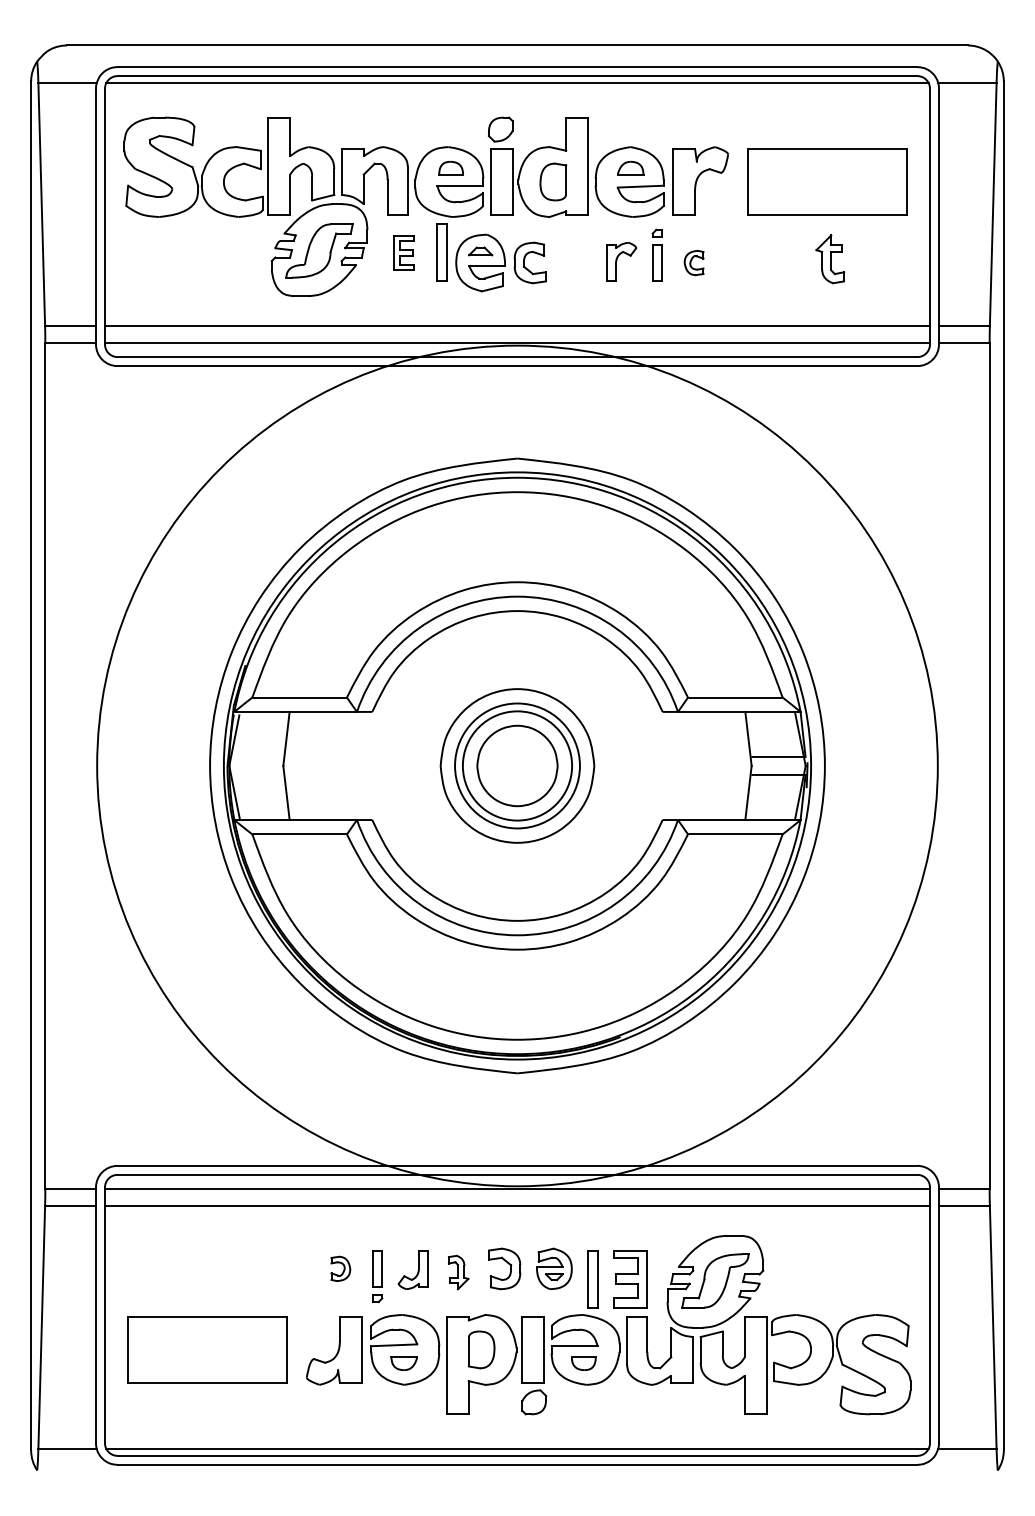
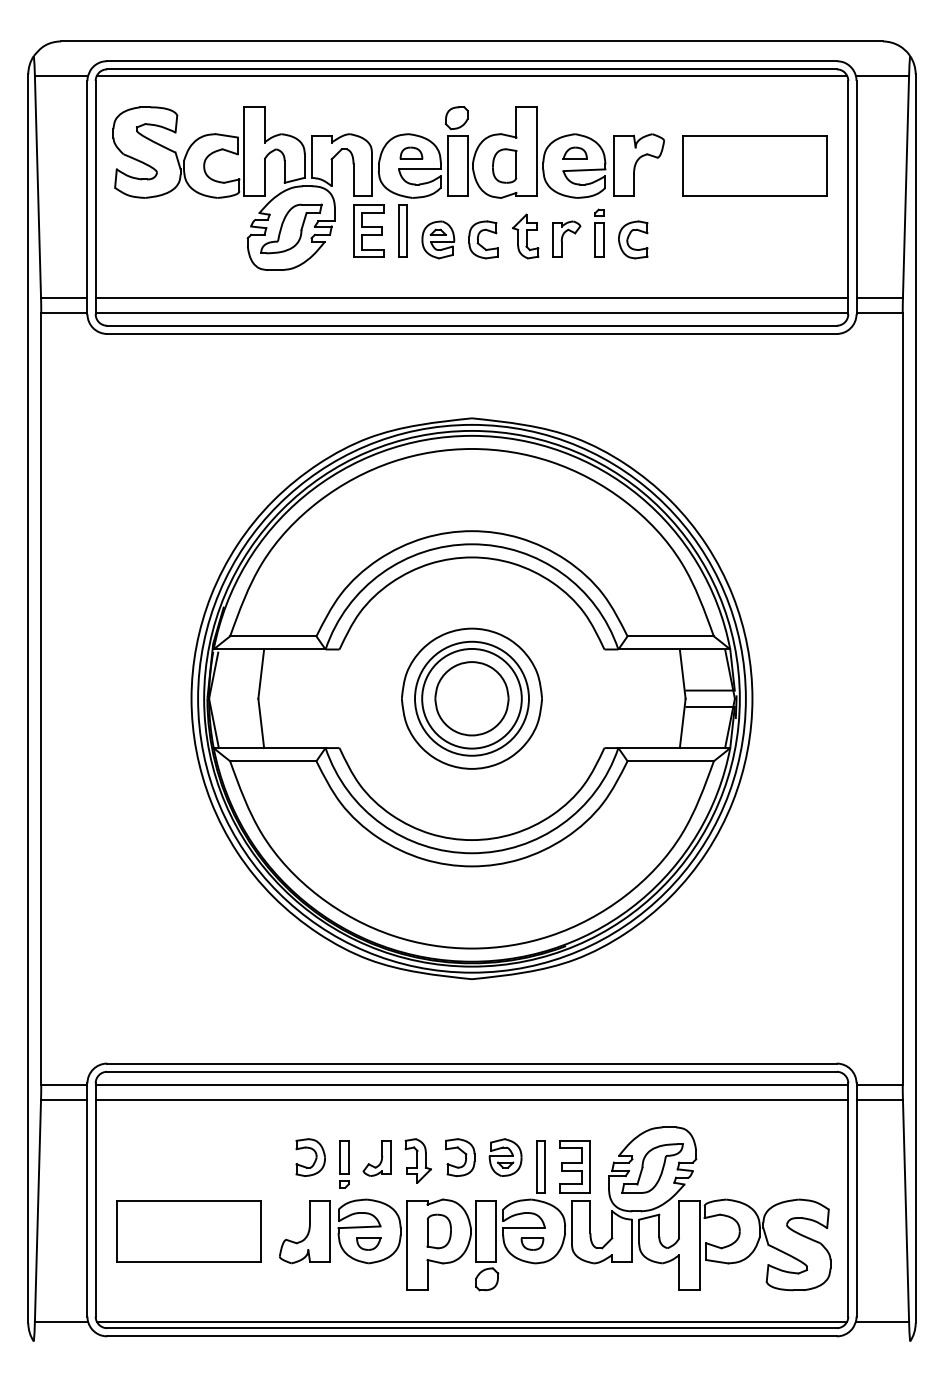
part: (404, 252) -> (368, 230), size x1.67
part: (830, 259) -> (525, 236), moved
part: (480, 262) -> (438, 239), size x0.71
part: (693, 262) -> (632, 239), size x1.67
circle: (517, 765) -> (472, 698), size x0.71
part: (340, 1268) -> (310, 1157), size x1.67
part: (458, 1272) -> (418, 1160), size x1.43

